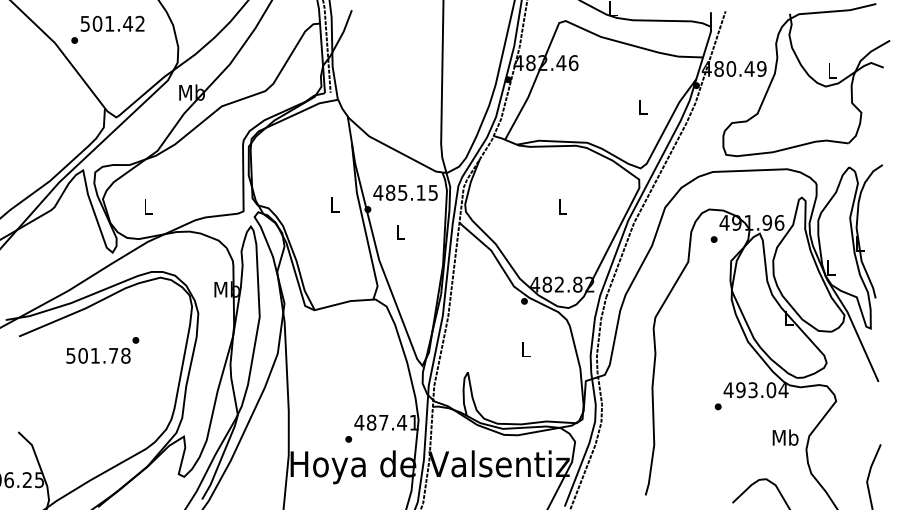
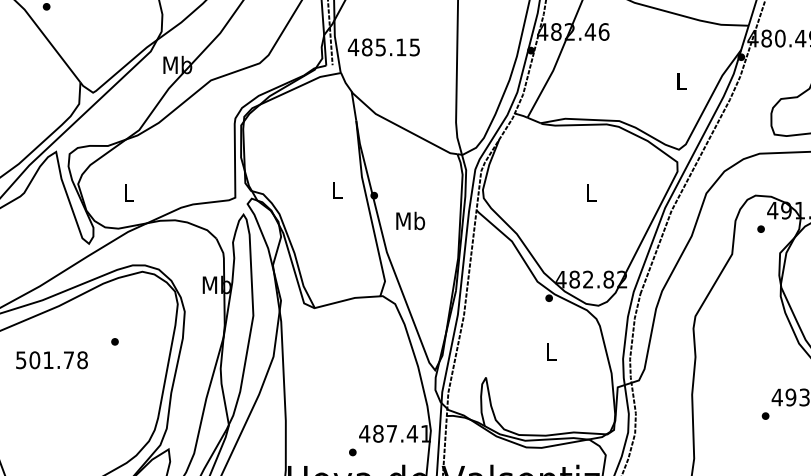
text: (405, 192) -> (383, 47), moved
text: (400, 232) -> (410, 221), L -> Mb
text: (98, 355) -> (51, 359), moved

